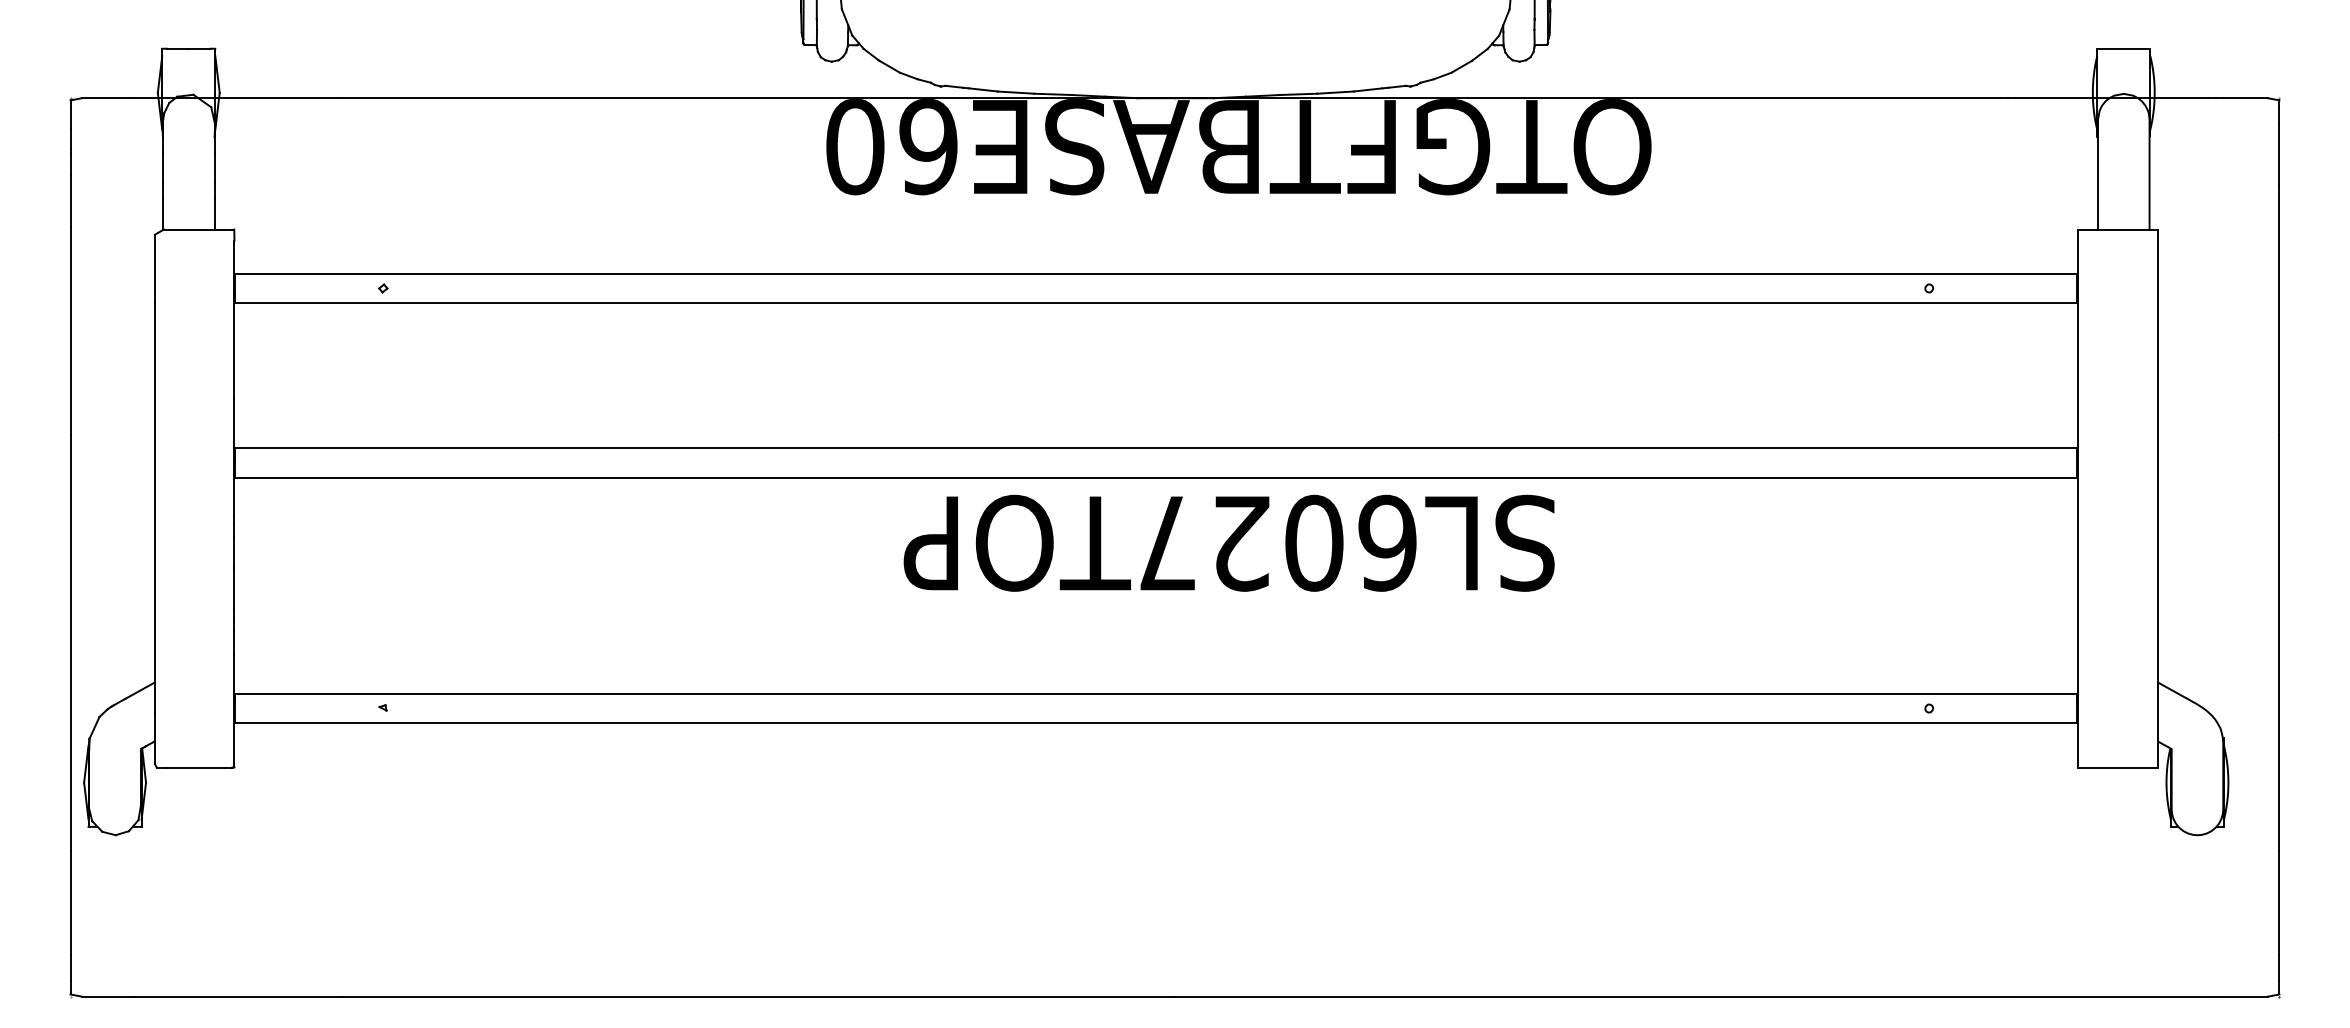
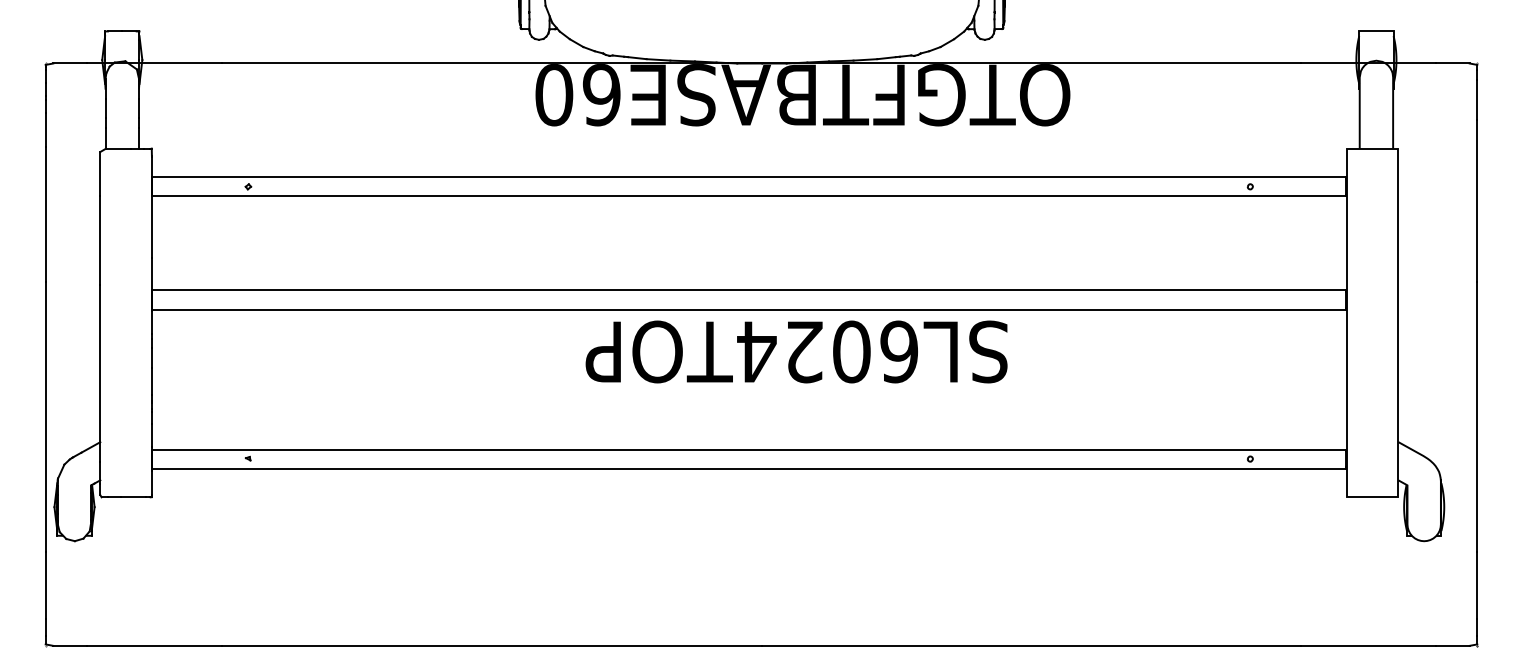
text: (1167, 542) -> (756, 351), SL6027TOP -> SL6024TOP

